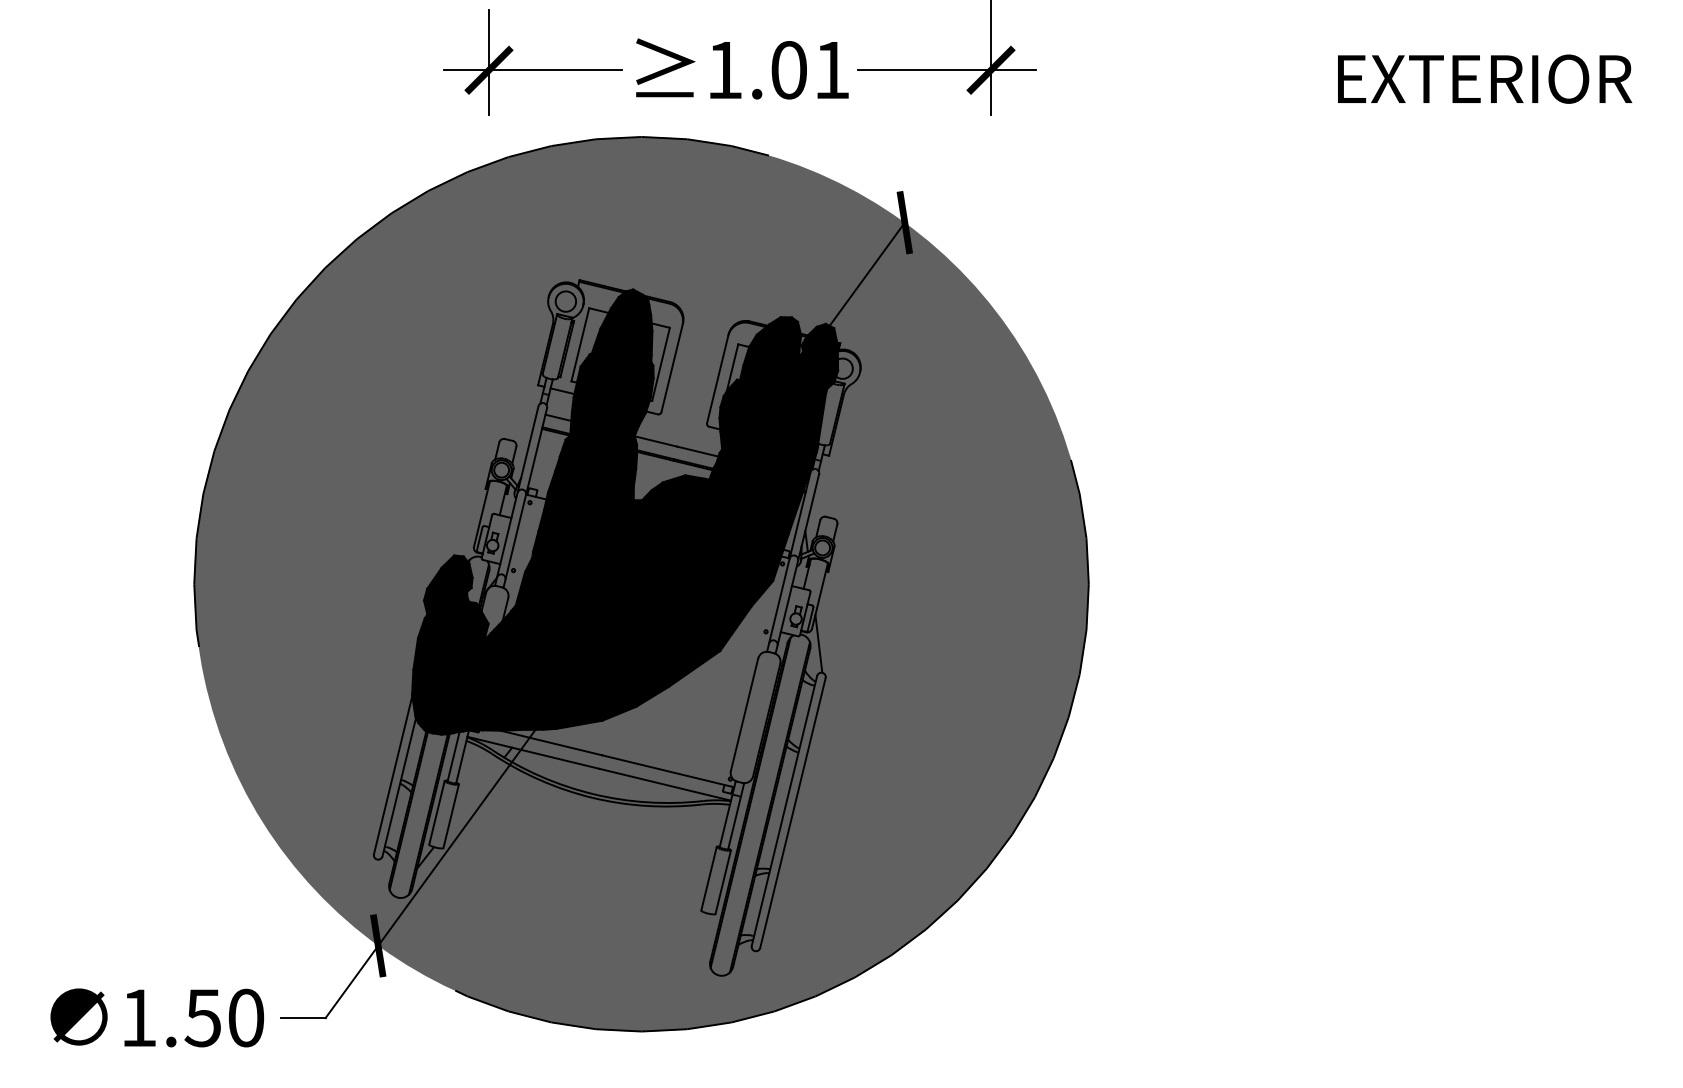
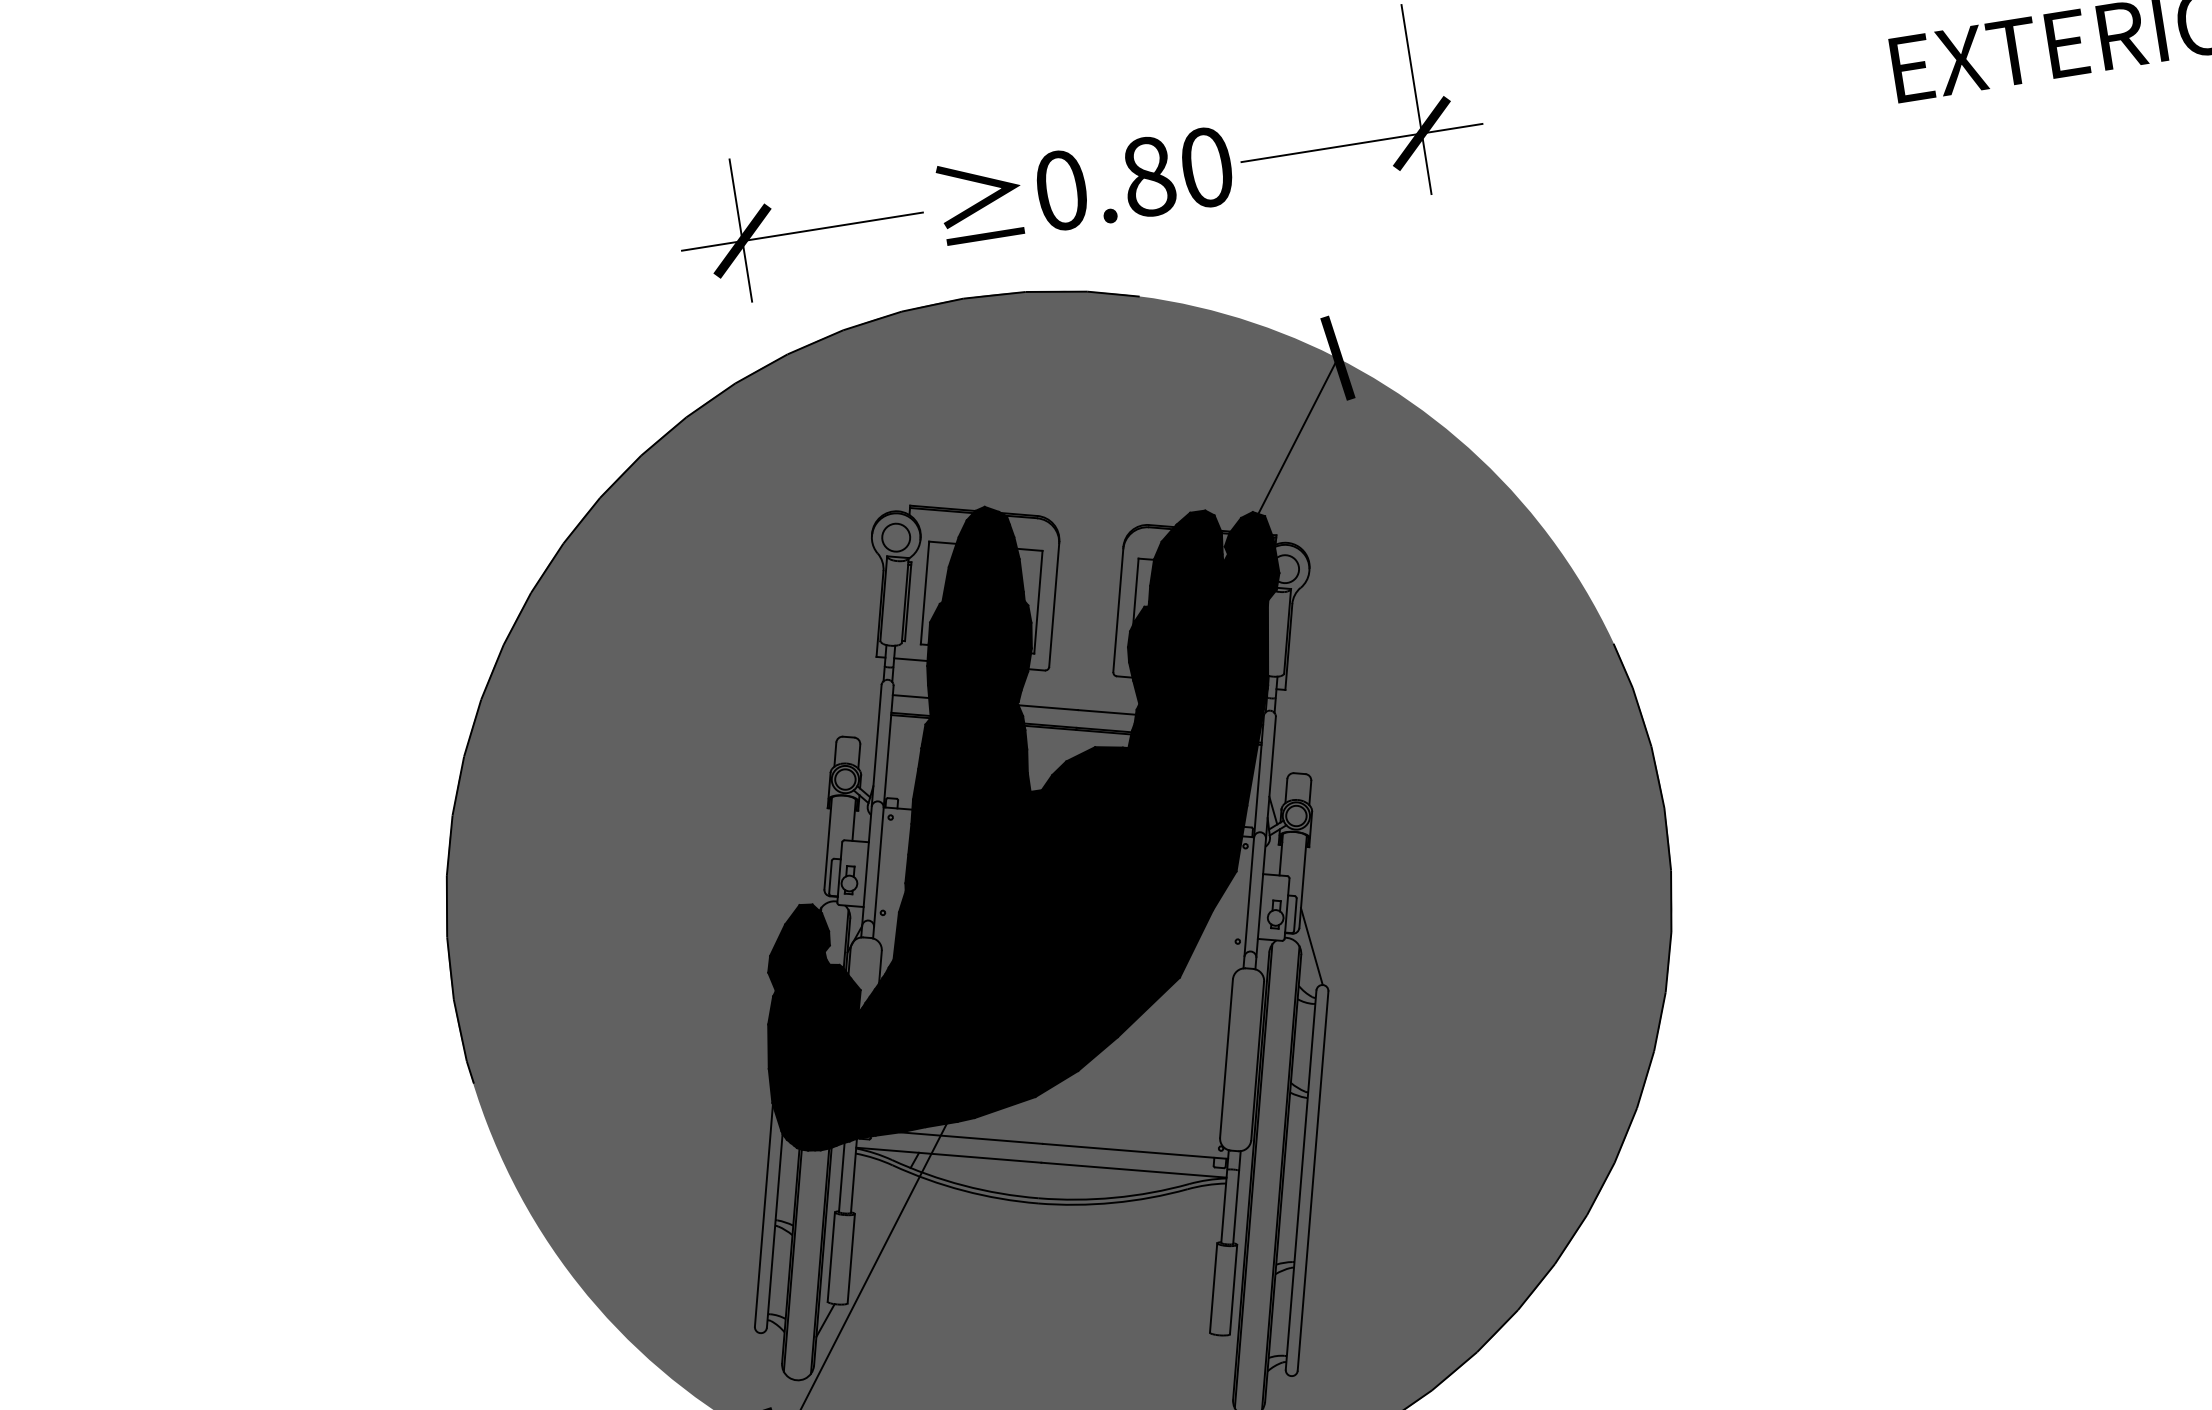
text: (778, 70) -> (1134, 179), 1.01 -> 0.80

